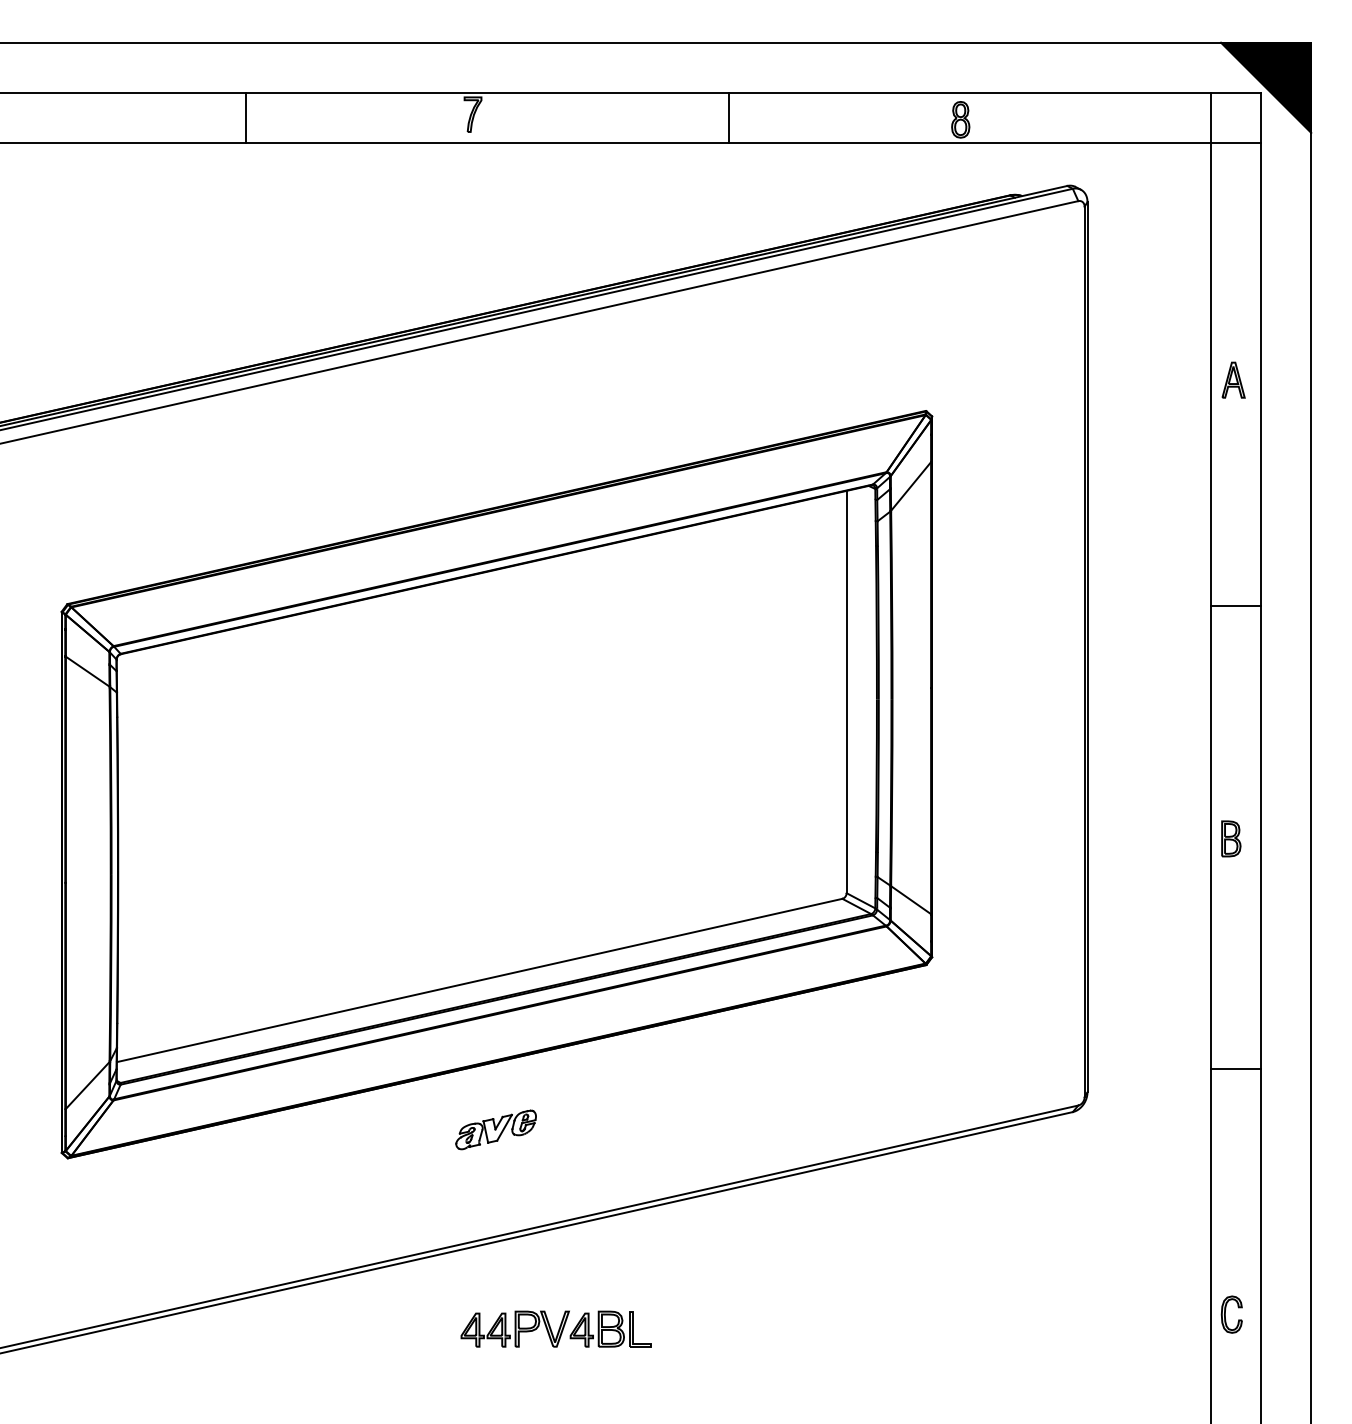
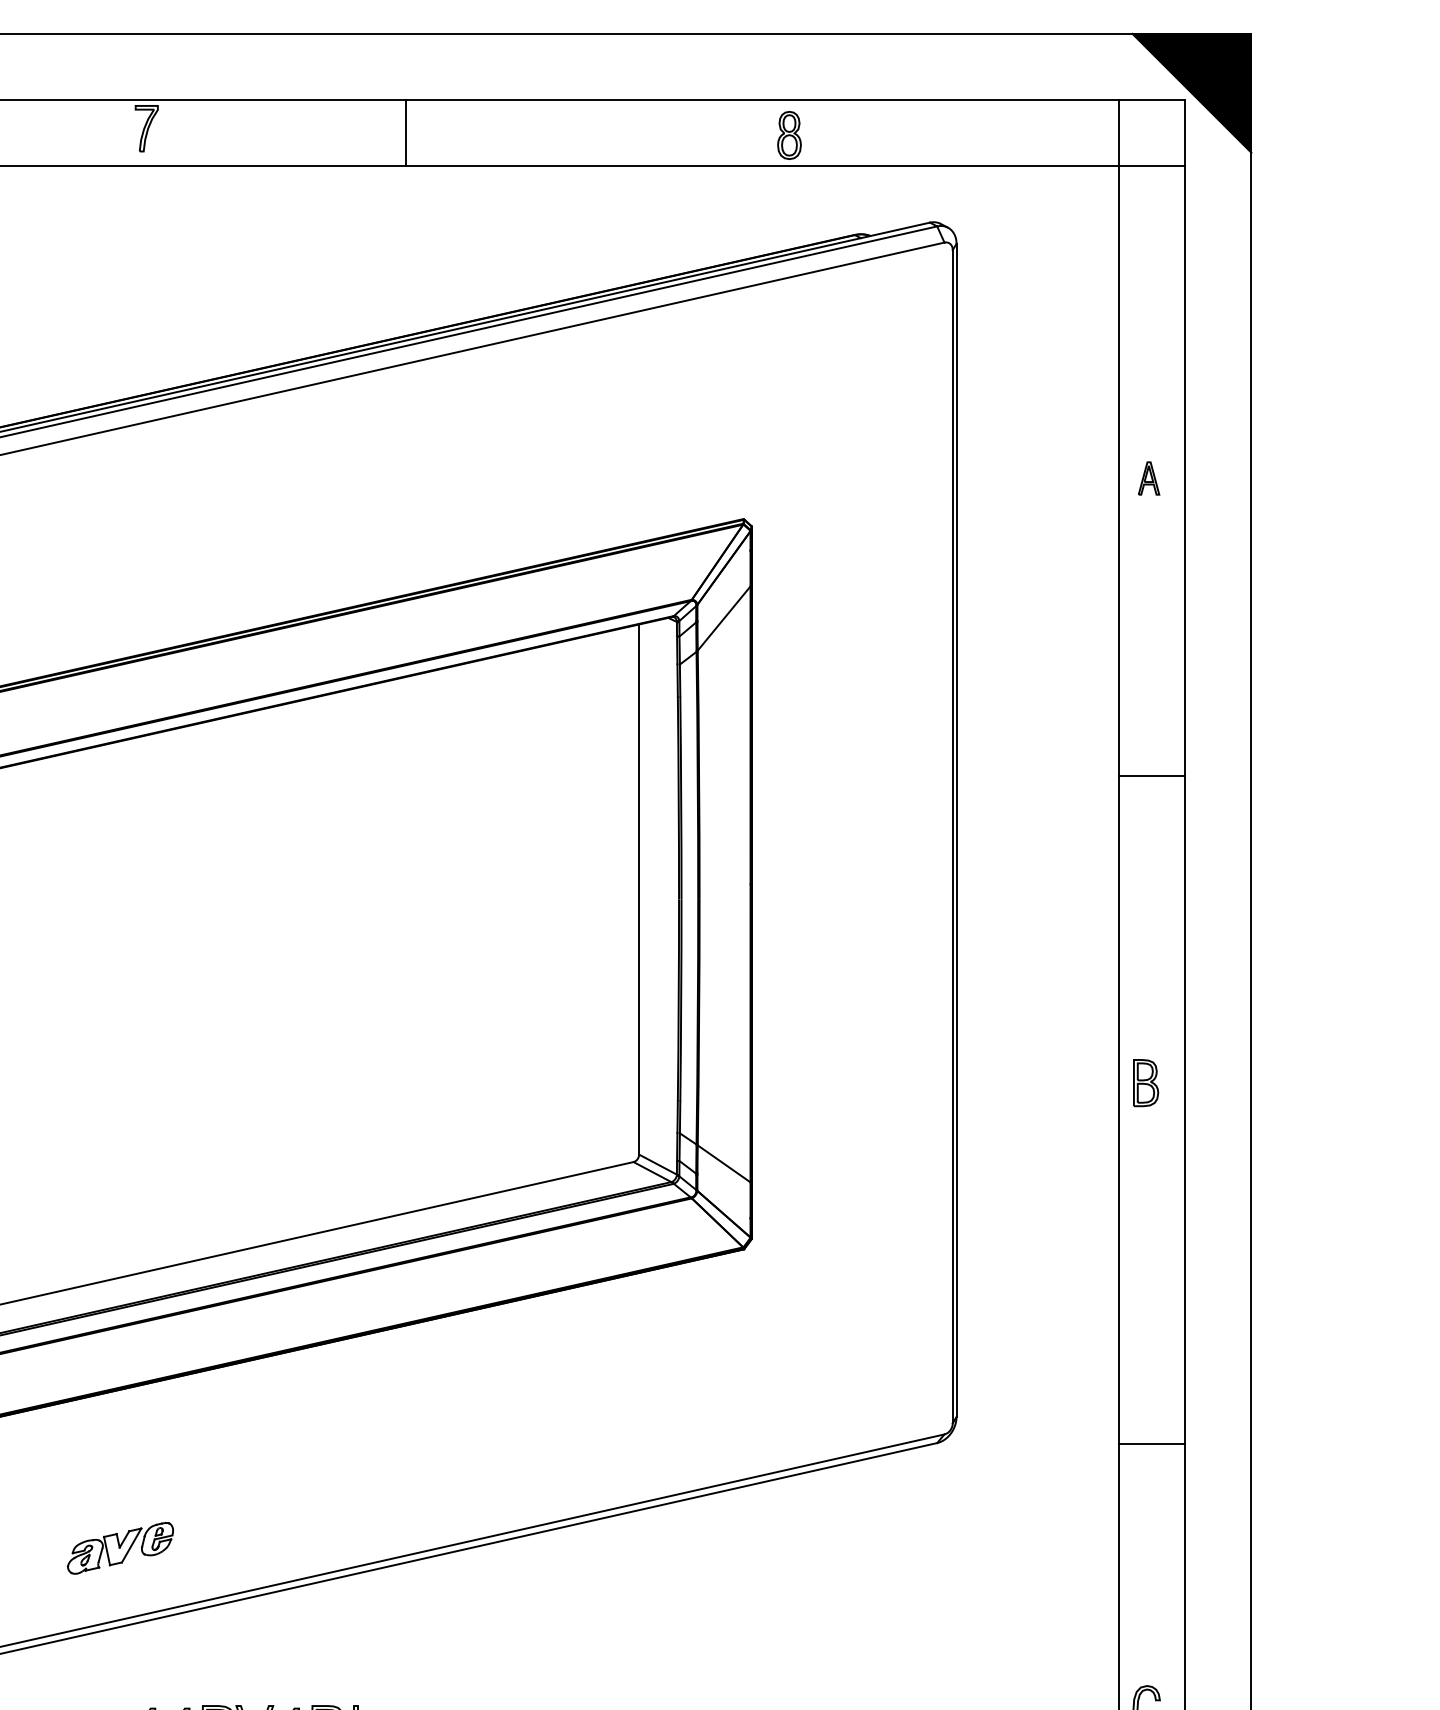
line: (728, 117) -> (405, 132), moved
part: (1233, 379) -> (1148, 477), size x0.7
line: (1236, 1068) -> (1152, 1443), moved
part: (495, 1129) -> (119, 1547), moved

